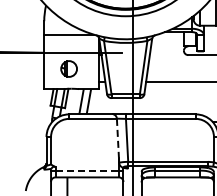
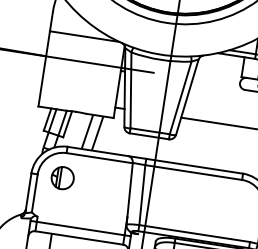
part: (68, 68) -> (61, 177), moved
line: (117, 138) -> (129, 190), dashed -> solid
line: (87, 170) -> (81, 228), dashed -> solid

